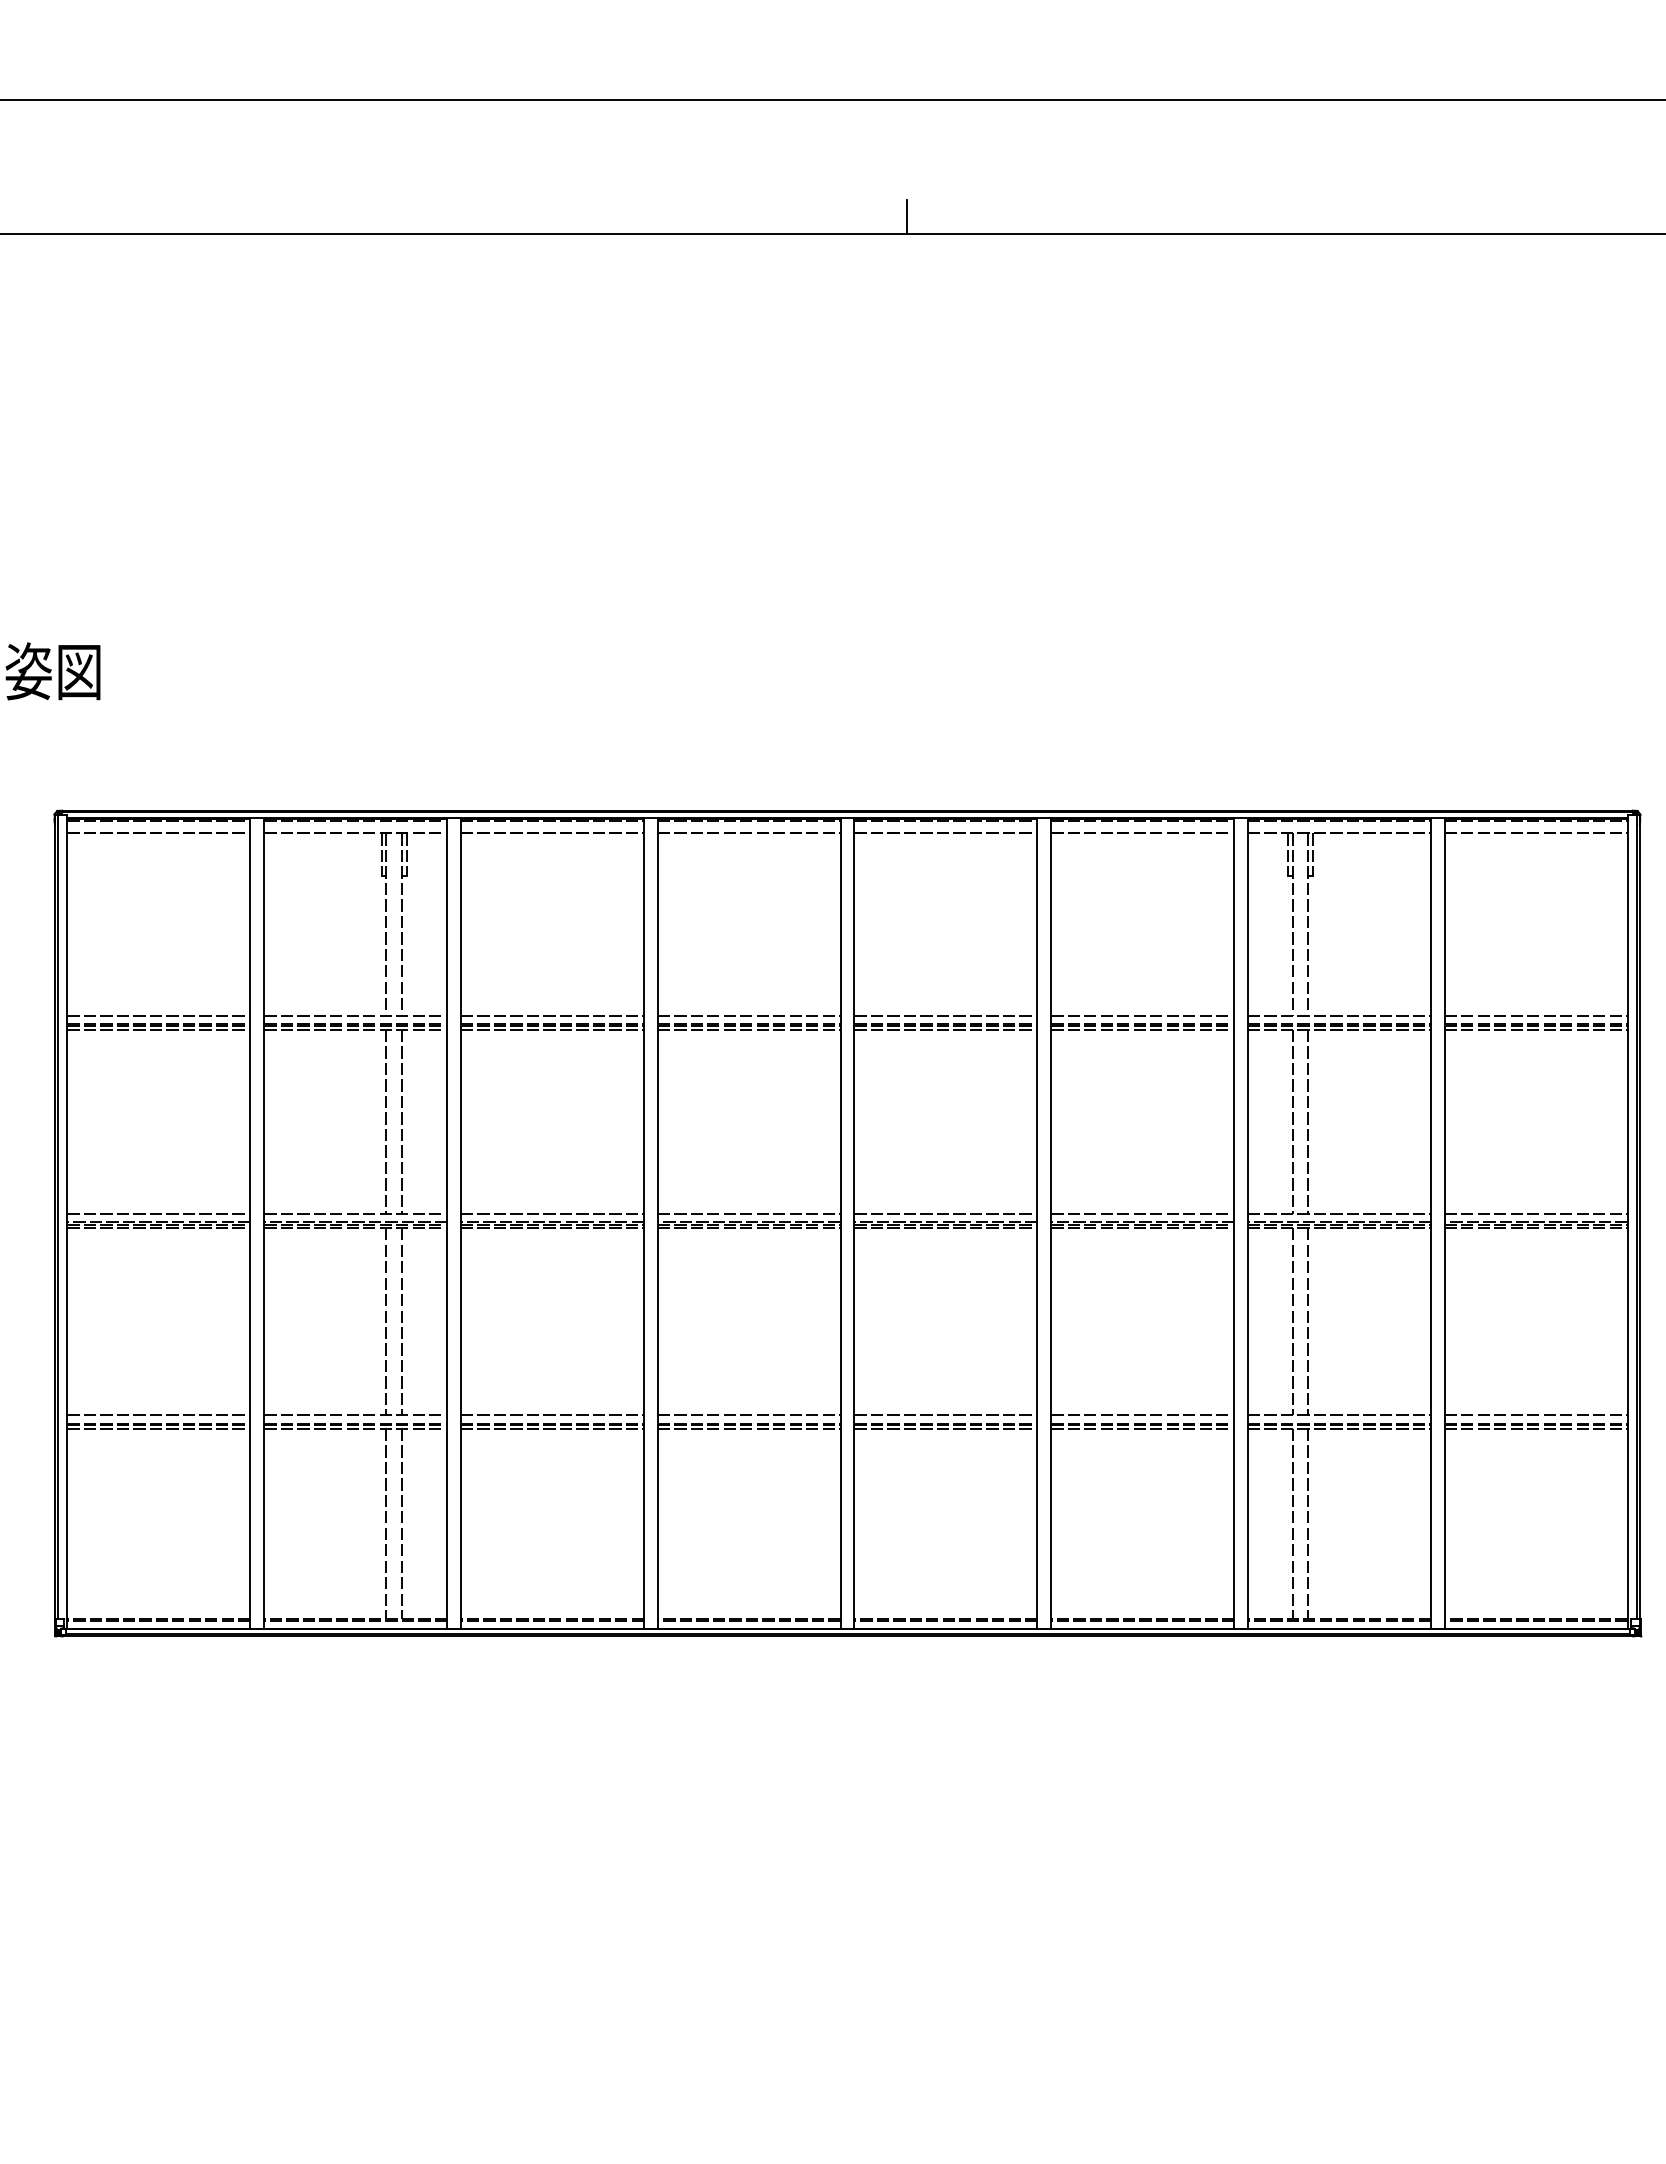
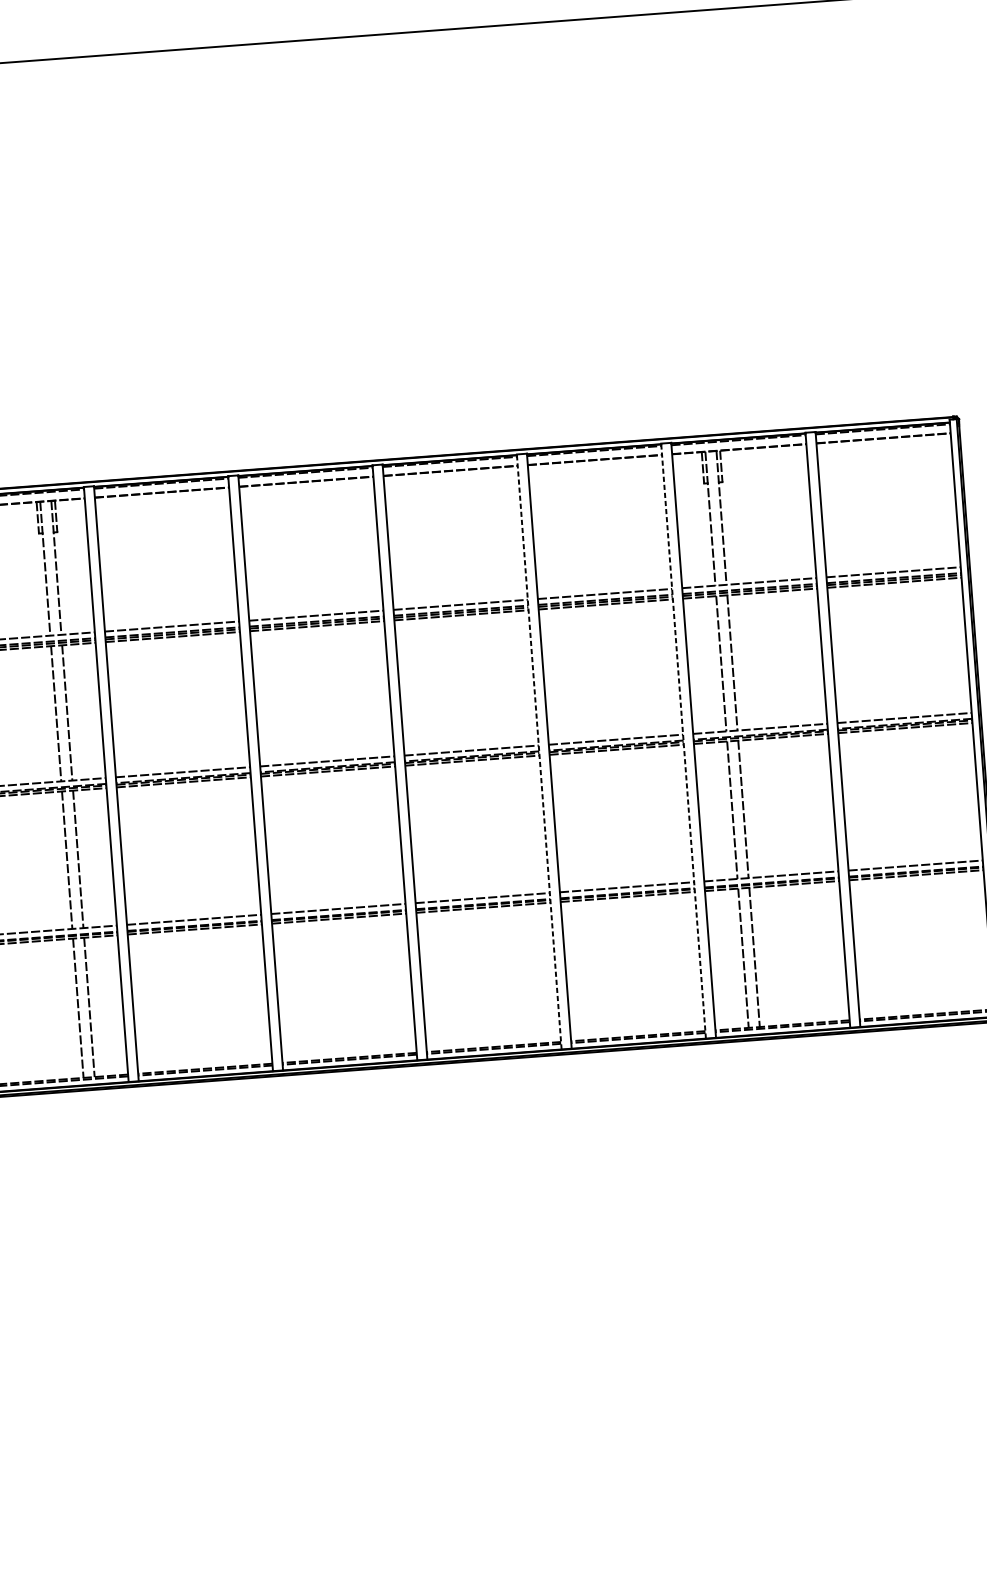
line: (907, 216) -> (388, 20), removed
line: (1037, 1223) -> (539, 752), solid -> dashed
line: (1234, 1223) -> (683, 741), solid -> dashed

